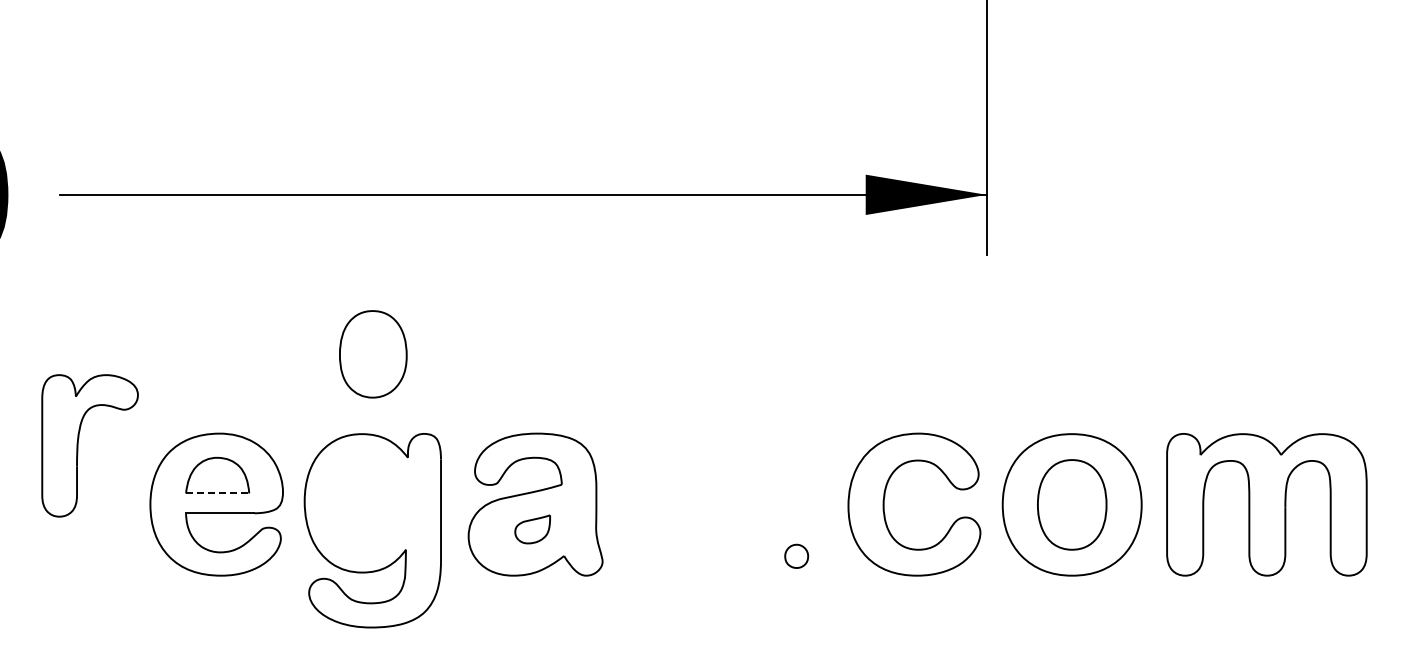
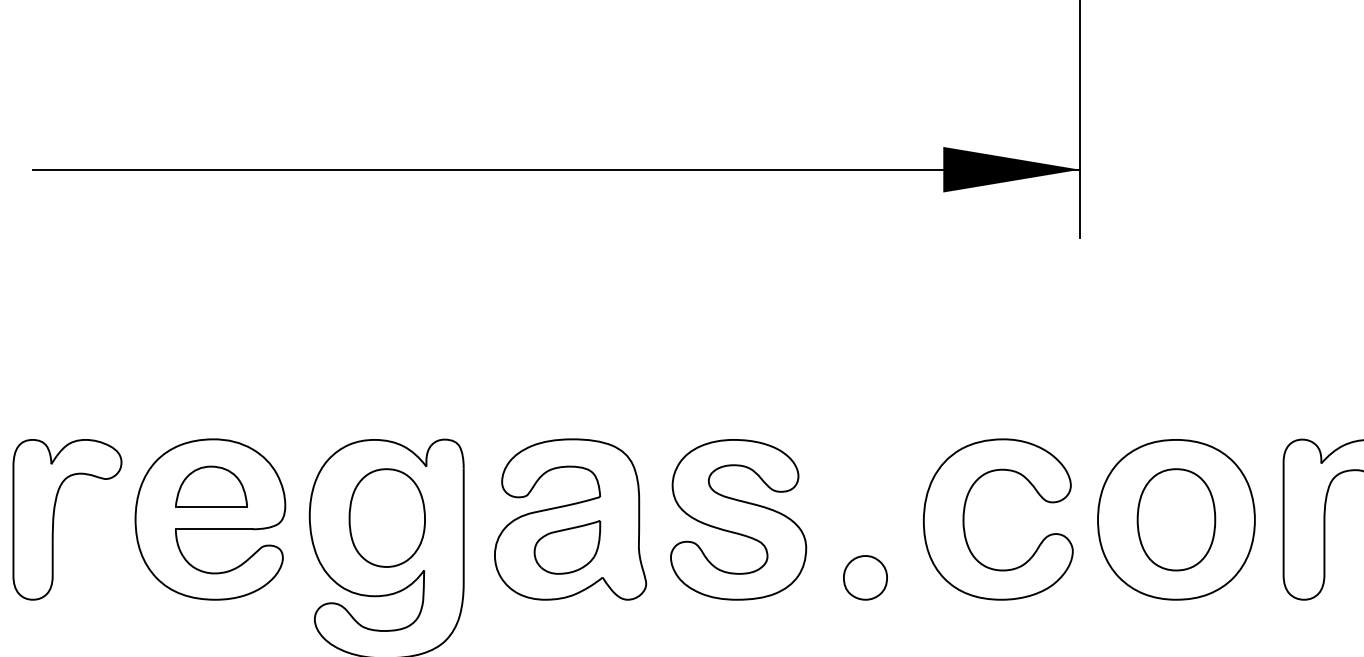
part: (373, 354) -> (387, 518), moved
part: (78, 445) -> (54, 519), moved
line: (217, 493) -> (211, 506), dashed -> solid
part: (684, 504) -> (738, 519), added
part: (532, 529) -> (567, 547), size x1.67
part: (796, 556) -> (865, 578), size x1.67

